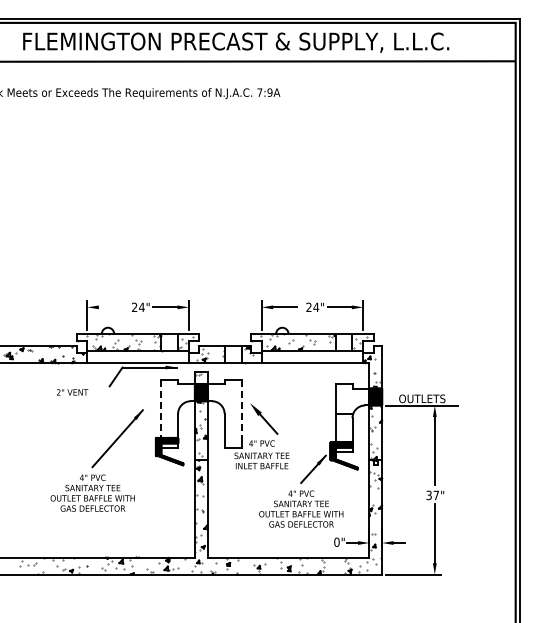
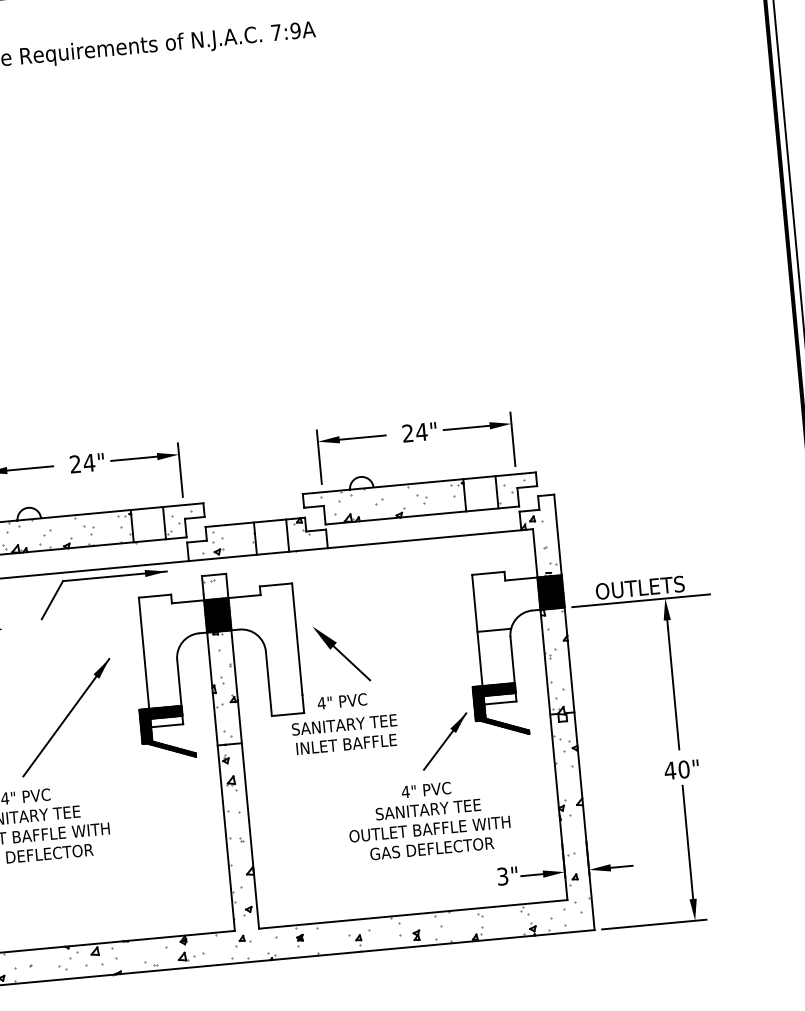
line: (110, 307) -> (29, 468), added
line: (161, 409) -> (144, 654), dashed -> solid
line: (241, 409) -> (297, 640), dashed -> solid
text: (432, 495) -> (676, 770), 37" -> 40"
text: (336, 541) -> (501, 875), 0" -> 3"

